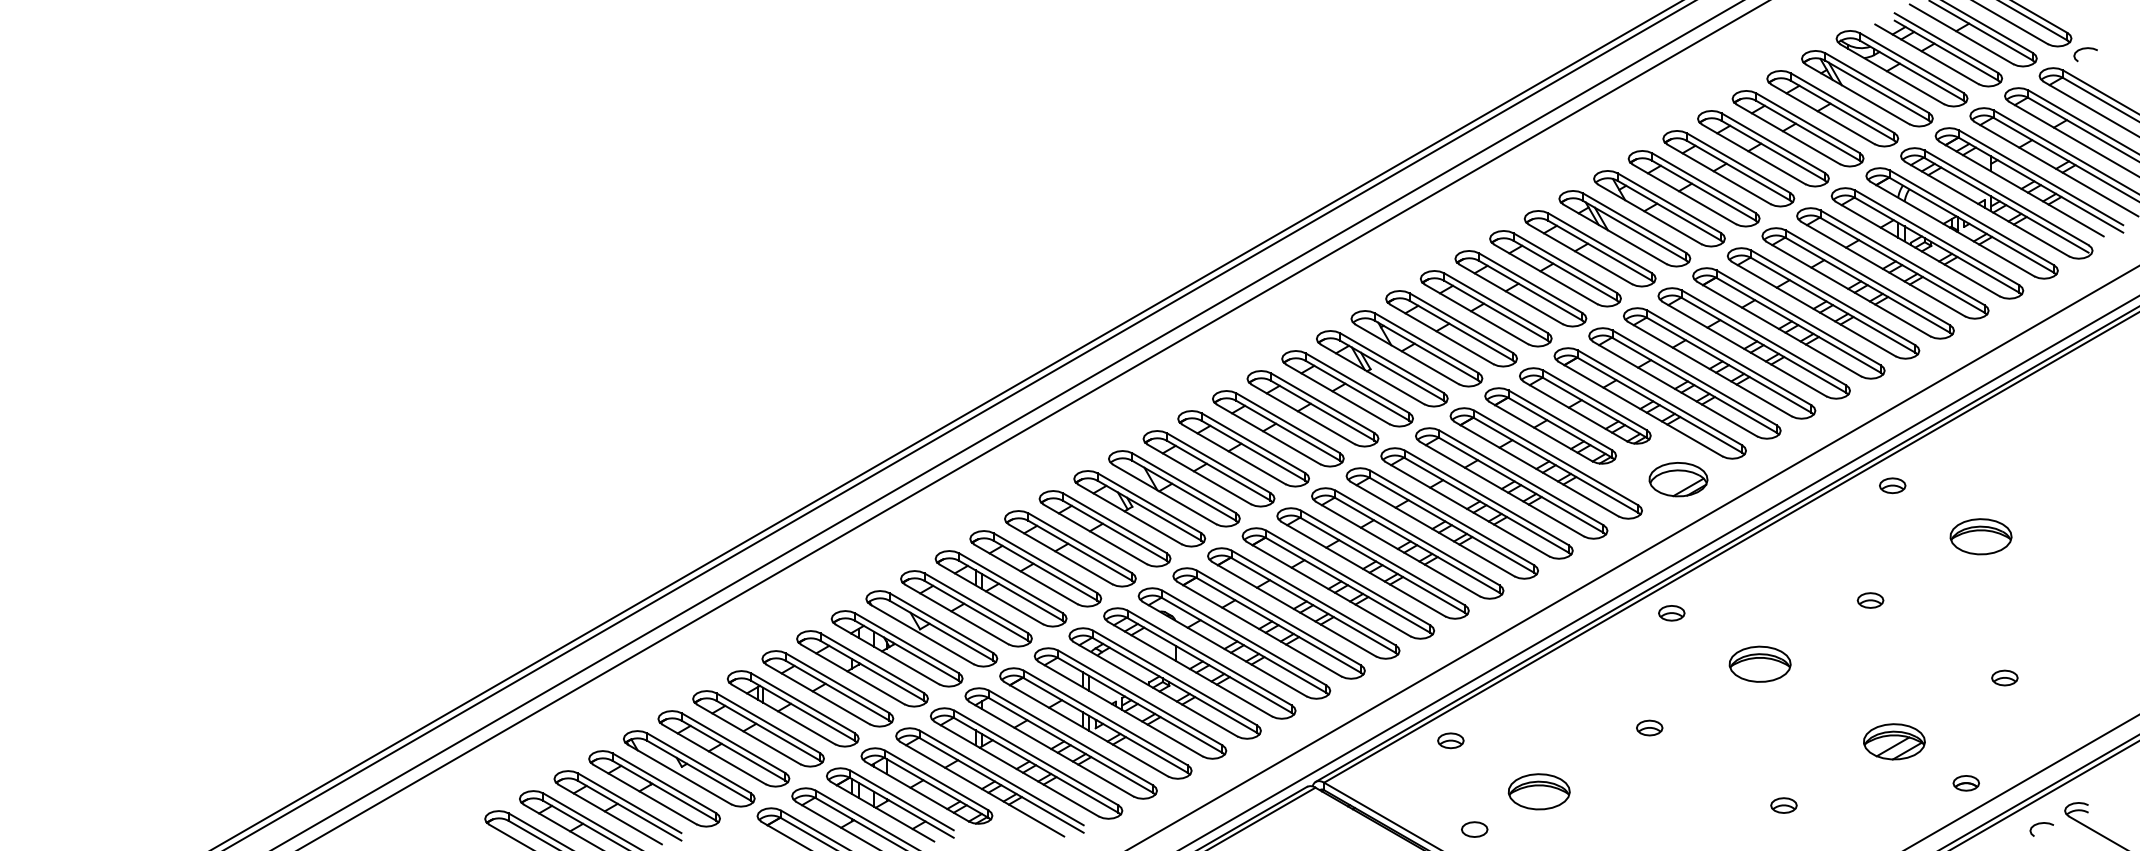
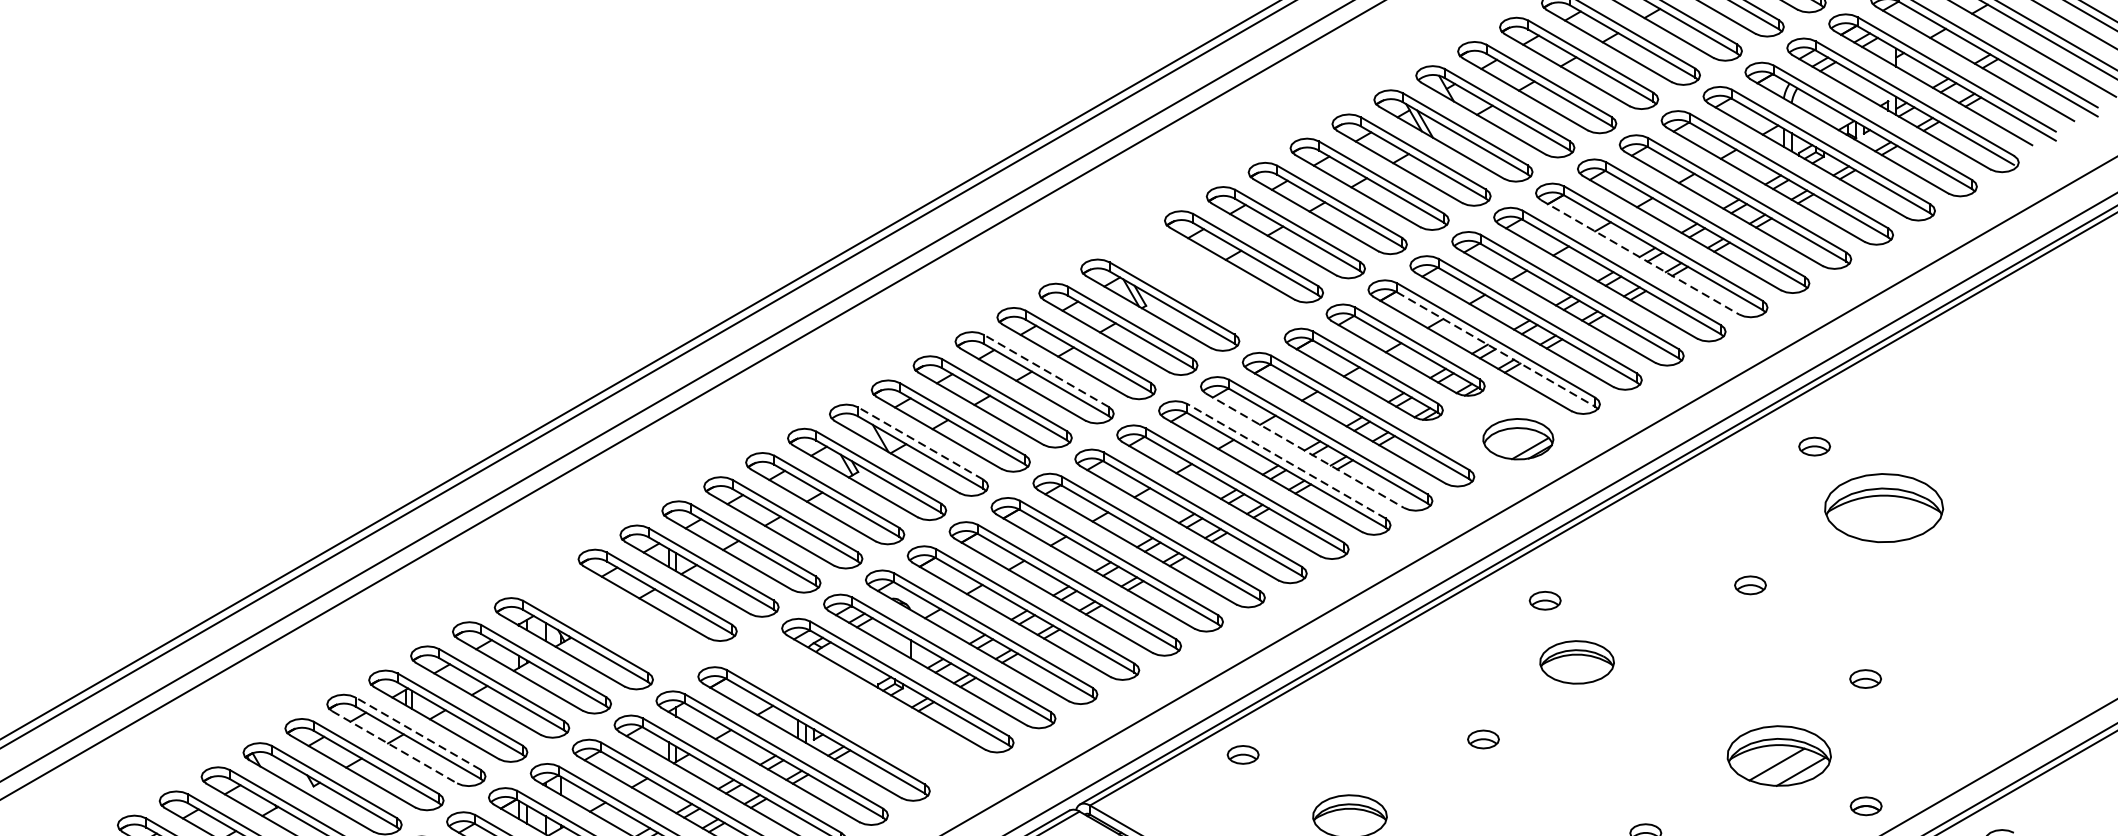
line: (1779, 329) -> (1640, 257), solid -> dashed
part: (1416, 348) -> (1201, 280), removed
line: (1660, 405) -> (1496, 349), solid -> dashed
line: (1288, 423) -> (1046, 371), solid -> dashed
line: (1184, 483) -> (921, 443), solid -> dashed
part: (1892, 485) -> (1814, 446), moved
line: (1501, 489) -> (1304, 451), solid -> dashed
line: (1486, 497) -> (1286, 460), solid -> dashed
part: (1980, 536) -> (1883, 507), size x1.6
part: (1671, 613) -> (1544, 601), moved
part: (931, 628) -> (615, 619), removed
part: (1759, 663) -> (1576, 661), moved
part: (2004, 677) -> (1865, 678), moved
part: (1130, 703) -> (855, 709), removed
line: (768, 723) -> (418, 733), solid -> dashed
line: (748, 734) -> (394, 747), solid -> dashed
part: (1894, 741) -> (1779, 755), size x1.4

